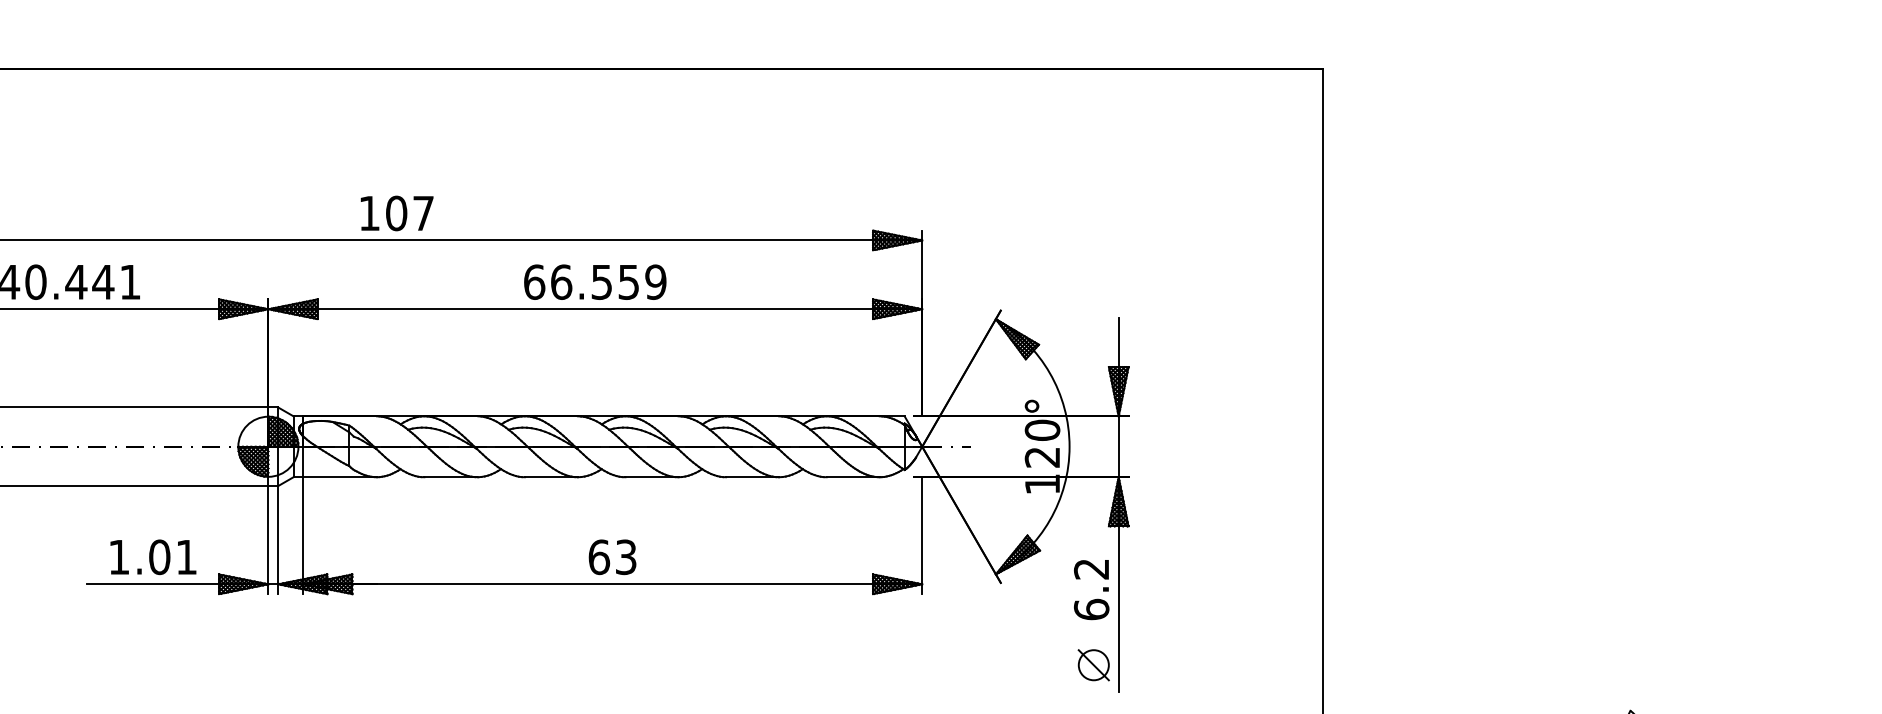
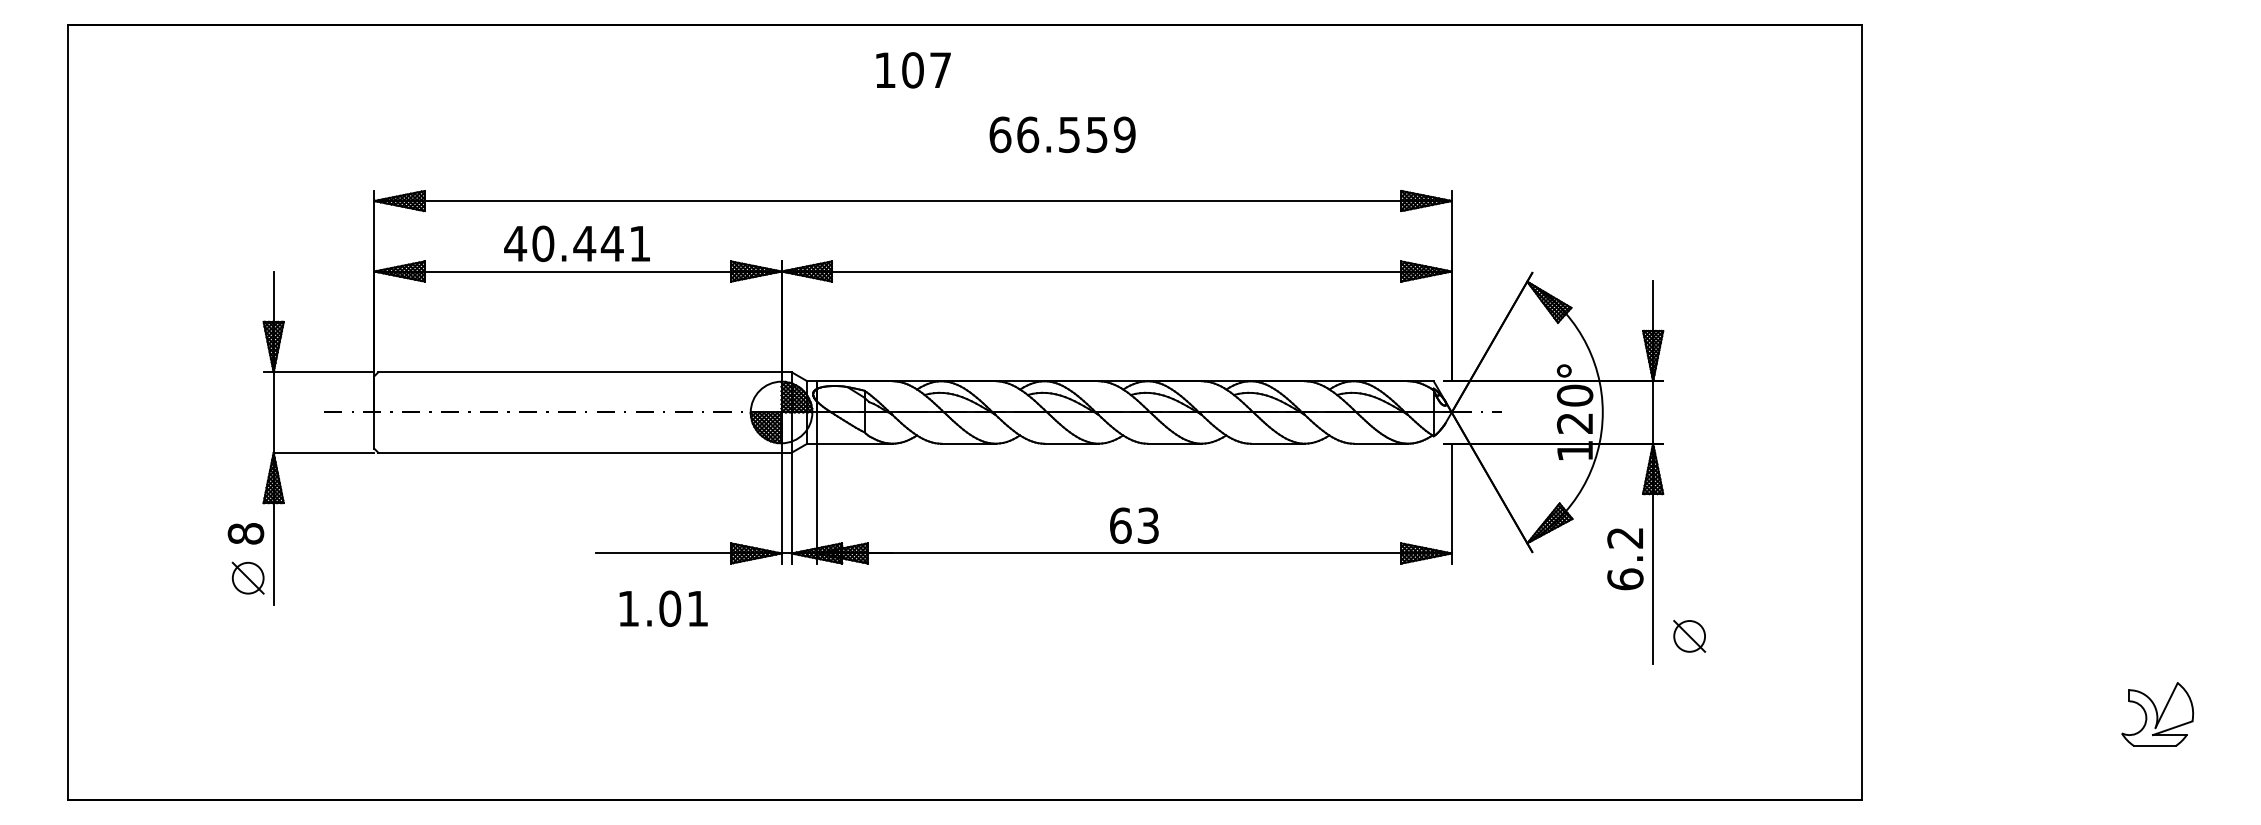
text: (397, 213) -> (913, 70), moved
text: (595, 281) -> (1062, 134), moved
text: (153, 557) -> (663, 608), moved
part: (1093, 665) -> (1689, 636), moved

